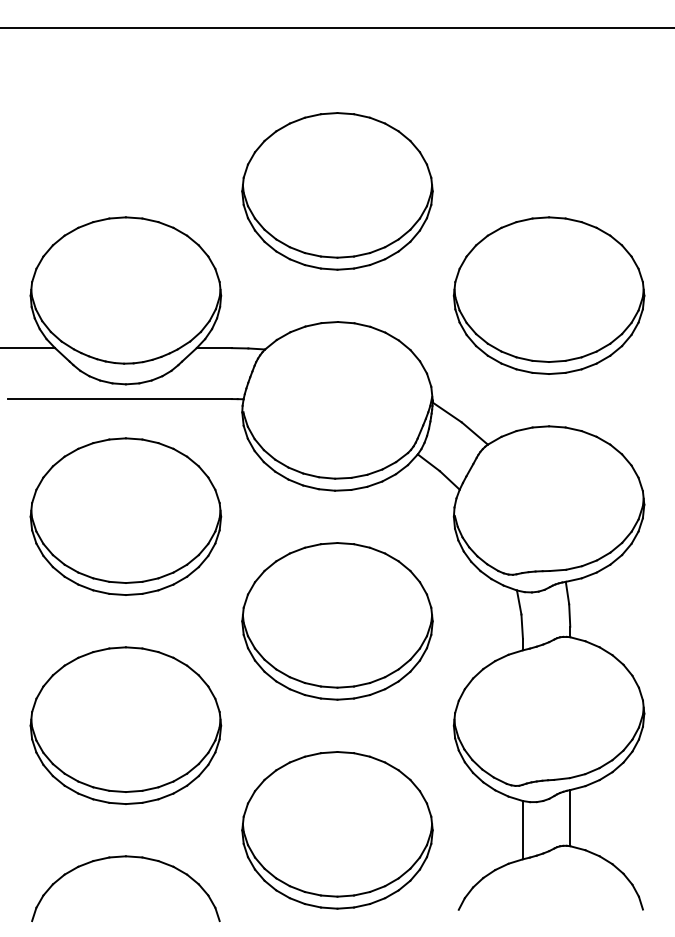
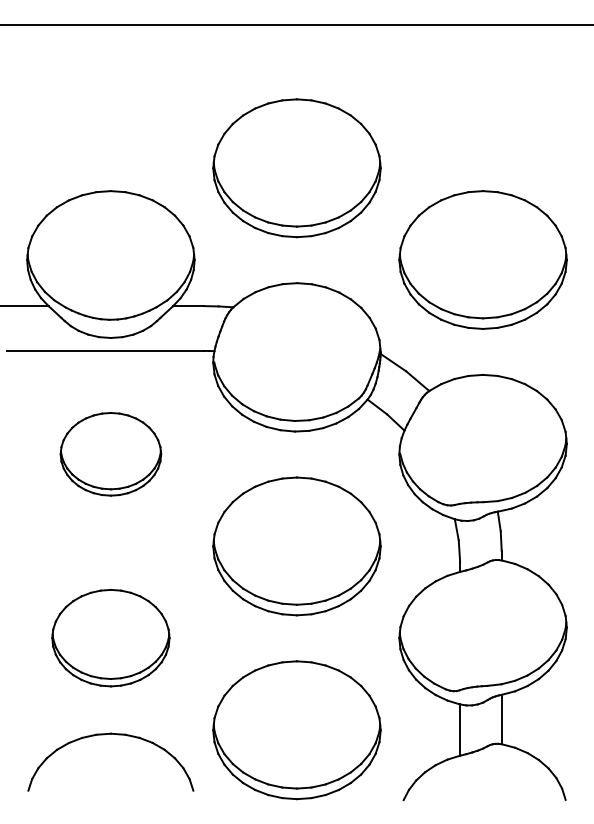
part: (125, 516) -> (110, 454), size x0.6
part: (125, 725) -> (110, 638), size x0.7
part: (125, 857) -> (110, 734), moved

